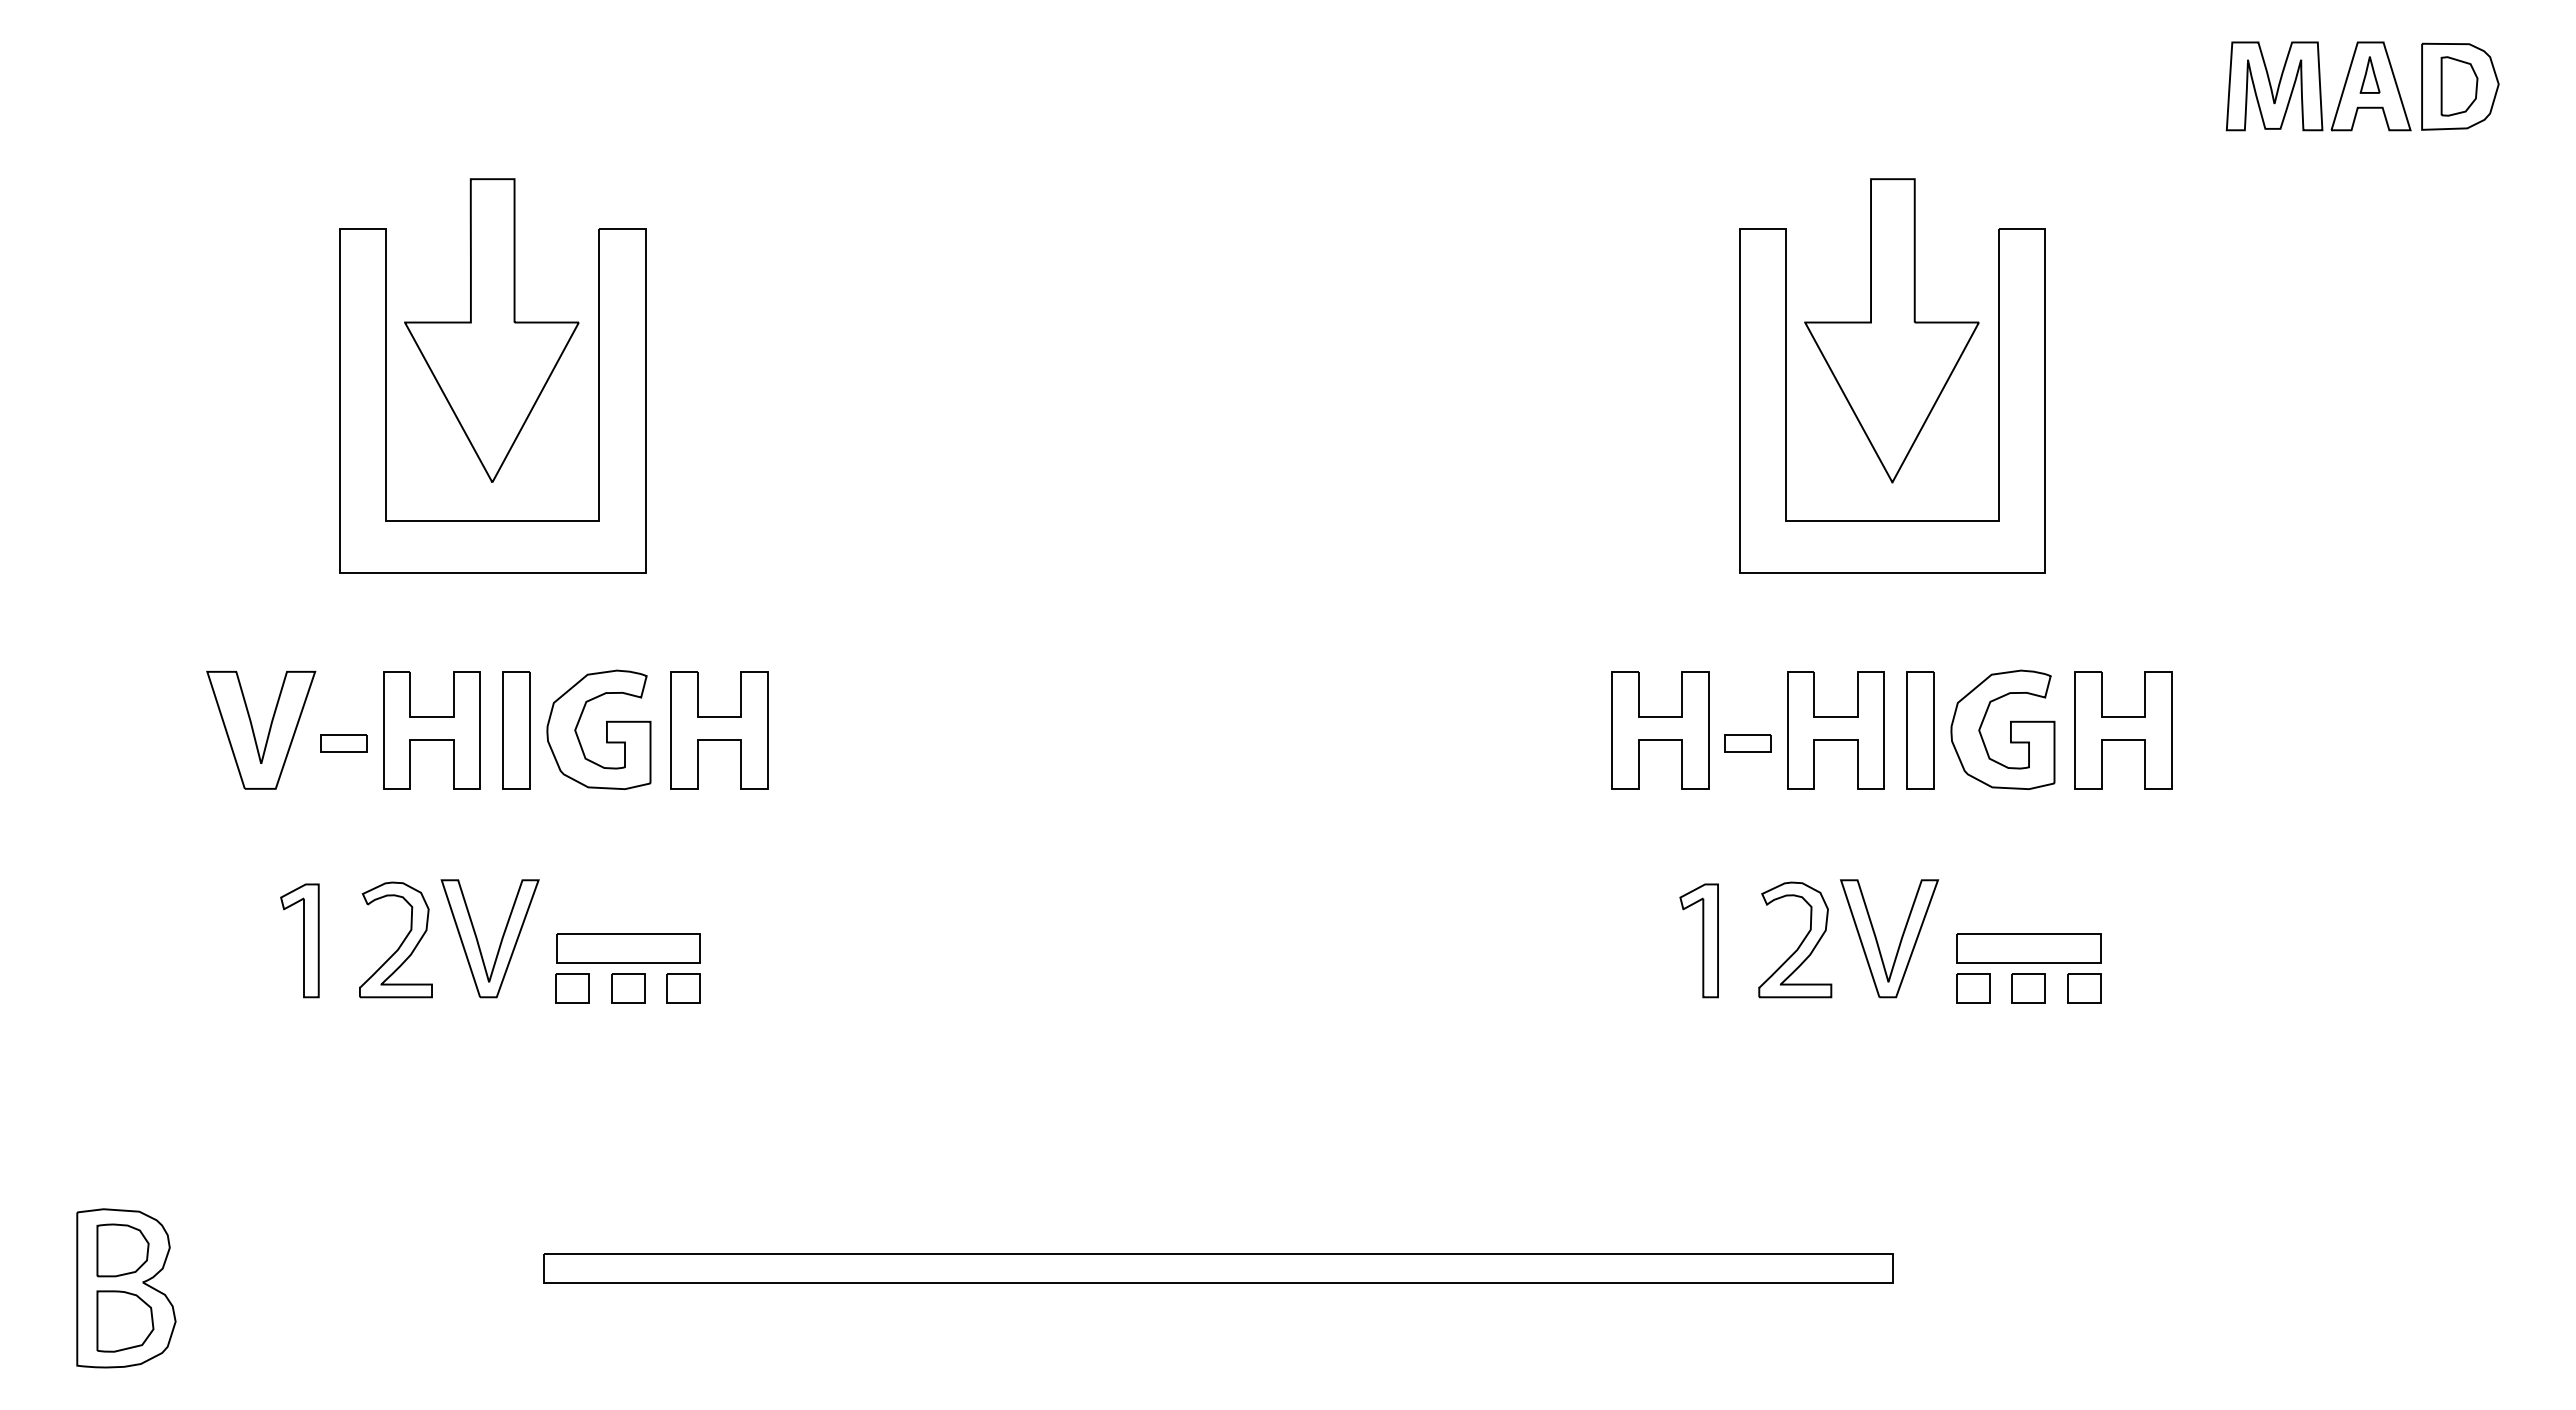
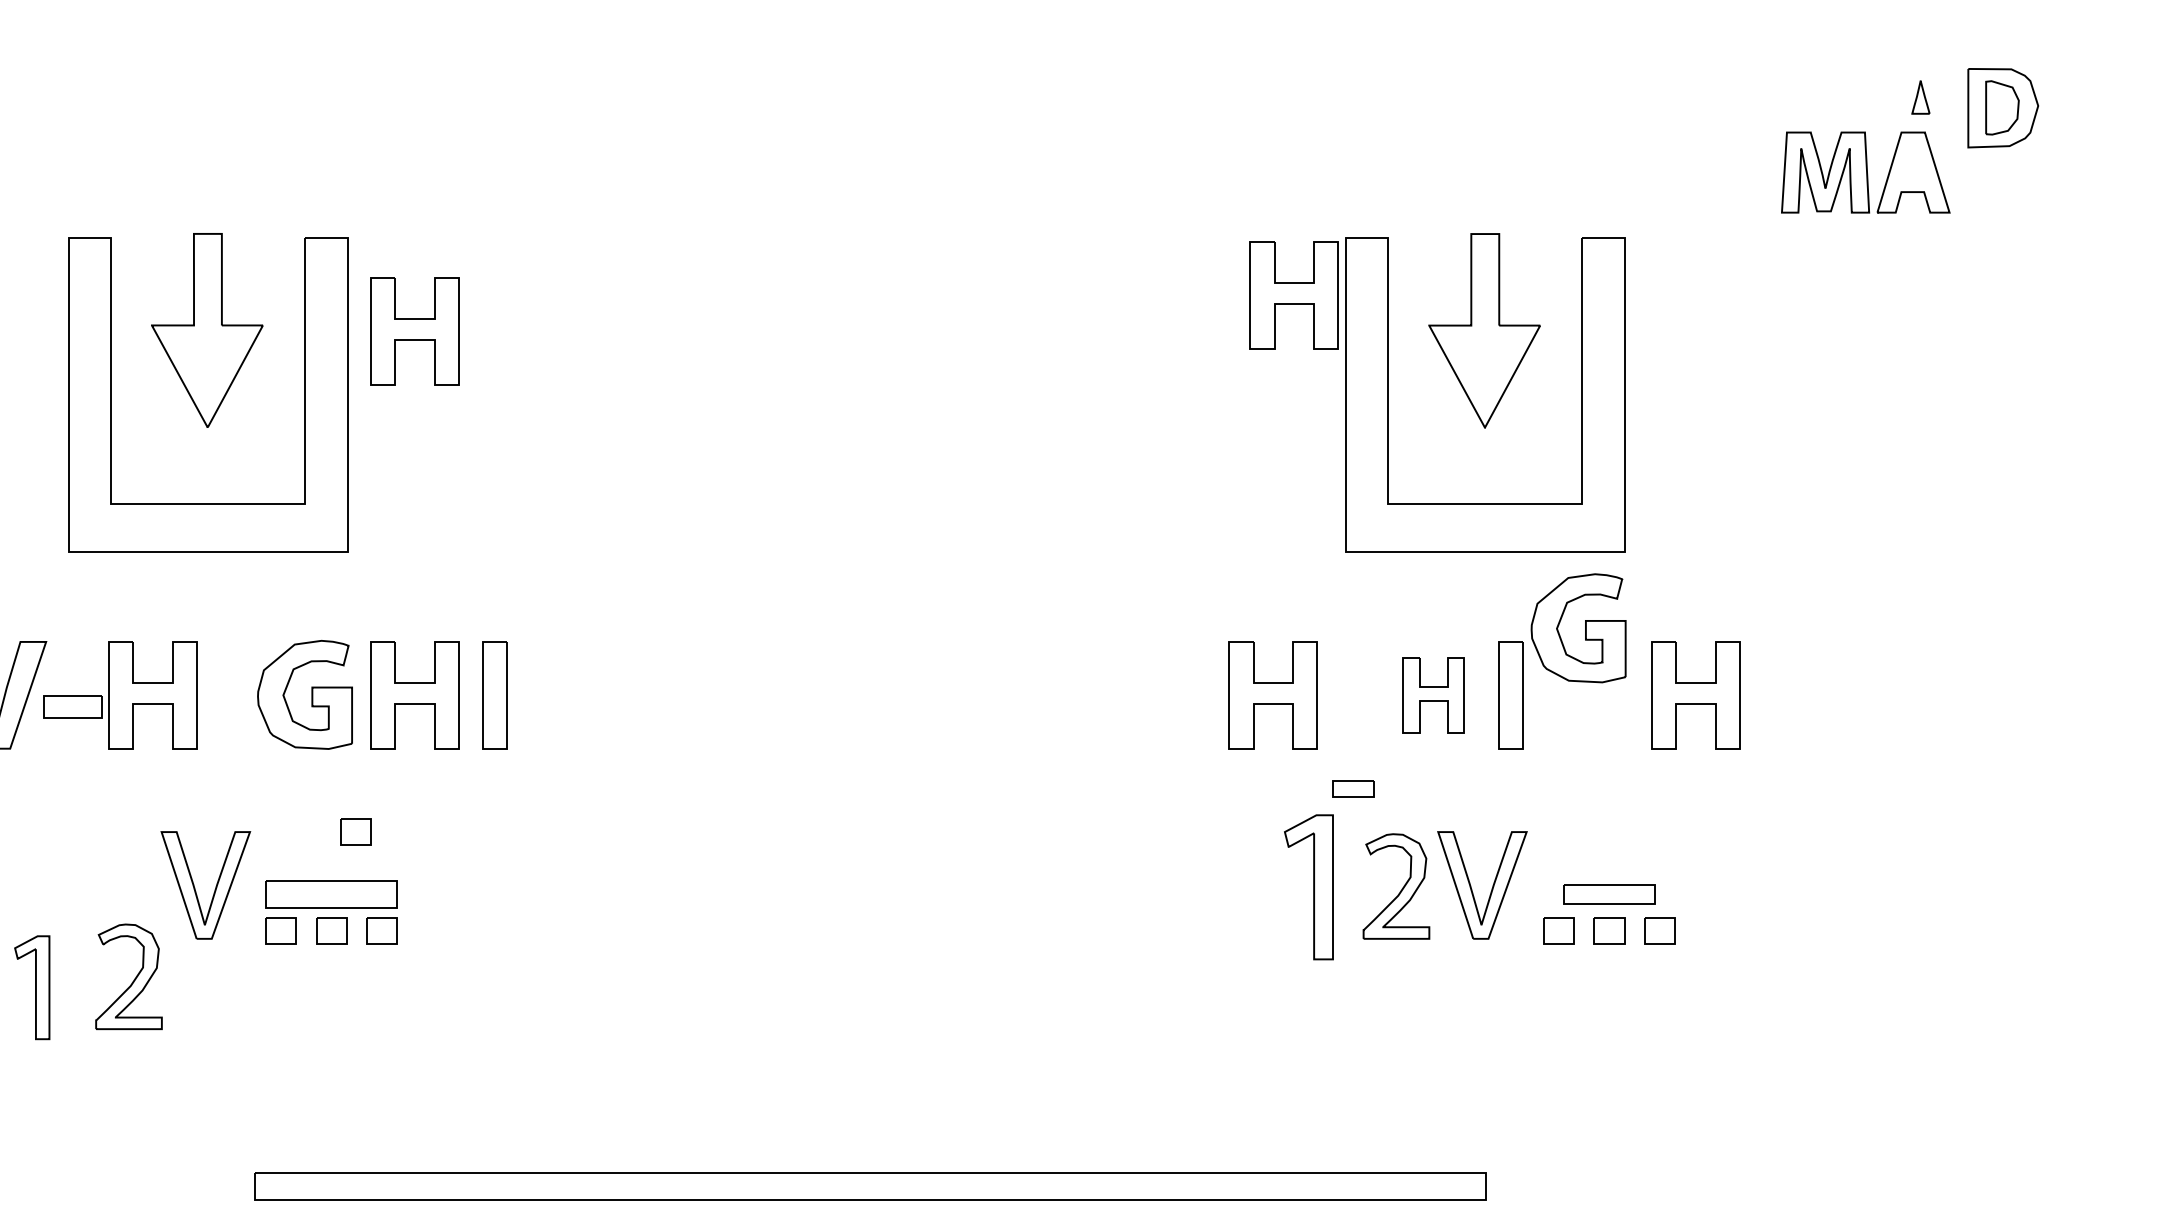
part: (2318, 86) -> (1865, 172), moved
part: (1683, 292) -> (1294, 295), added
part: (491, 330) -> (207, 330), size x0.7
part: (1891, 330) -> (1484, 330), size x0.7
part: (719, 331) -> (415, 331), added
part: (2010, 729) -> (1585, 627), moved
part: (516, 730) -> (494, 695), moved
part: (1835, 730) -> (1433, 695), size x0.7
part: (343, 743) -> (72, 707), size x1.4
part: (1747, 743) -> (1352, 789), moved
part: (654, 880) -> (355, 832), added
part: (299, 940) -> (31, 987), moved
part: (1698, 940) -> (1308, 887), size x1.4
part: (401, 942) -> (134, 979), moved
part: (2028, 948) -> (1609, 894), size x0.7

